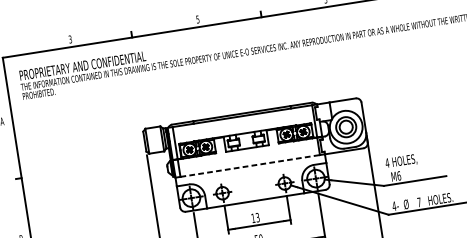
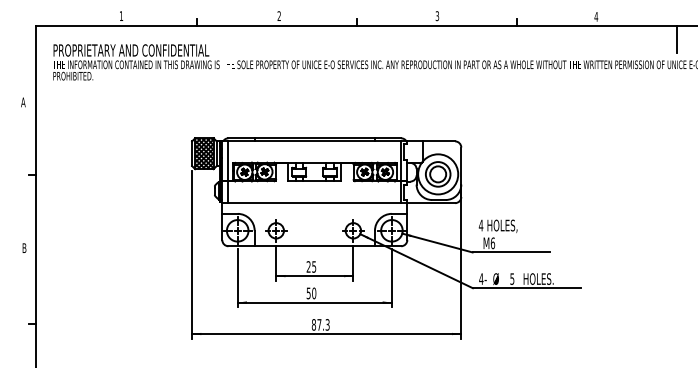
text: (197, 19) -> (278, 16), 5 -> 2
text: (70, 39) -> (121, 16), 3 -> 1
hatch: (154, 139) -> (204, 153), added
line: (250, 166) -> (315, 203), dashed -> solid
text: (419, 201) -> (512, 278), 7 -> 5
text: (255, 217) -> (311, 266), 13 -> 25

